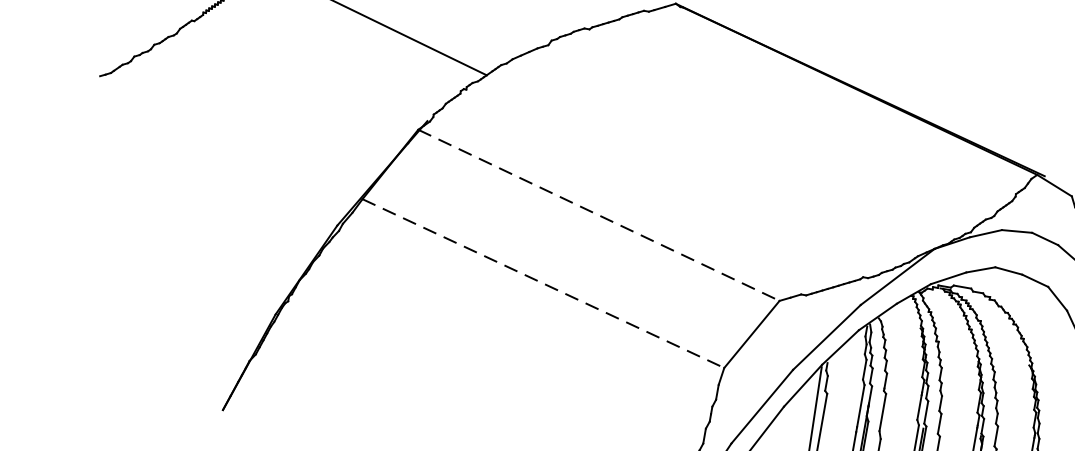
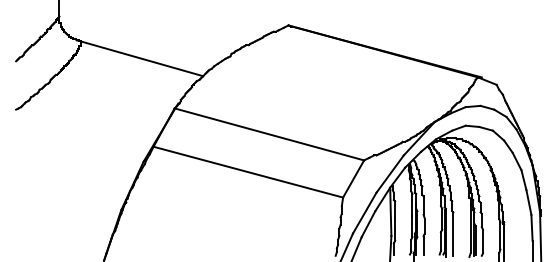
line: (599, 215) -> (269, 134), dashed -> solid
line: (543, 284) -> (248, 172), dashed -> solid

